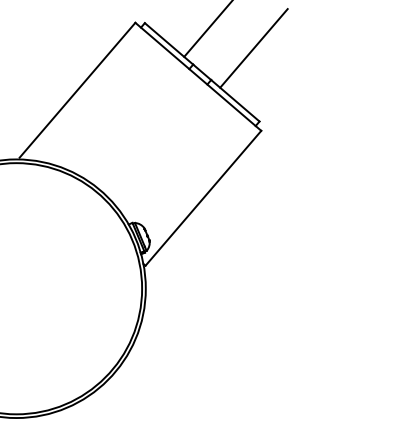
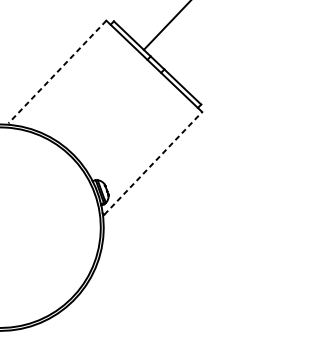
line: (253, 48) -> (199, 46), removed
line: (77, 90) -> (57, 72), solid -> dashed
line: (203, 198) -> (153, 163), solid -> dashed

